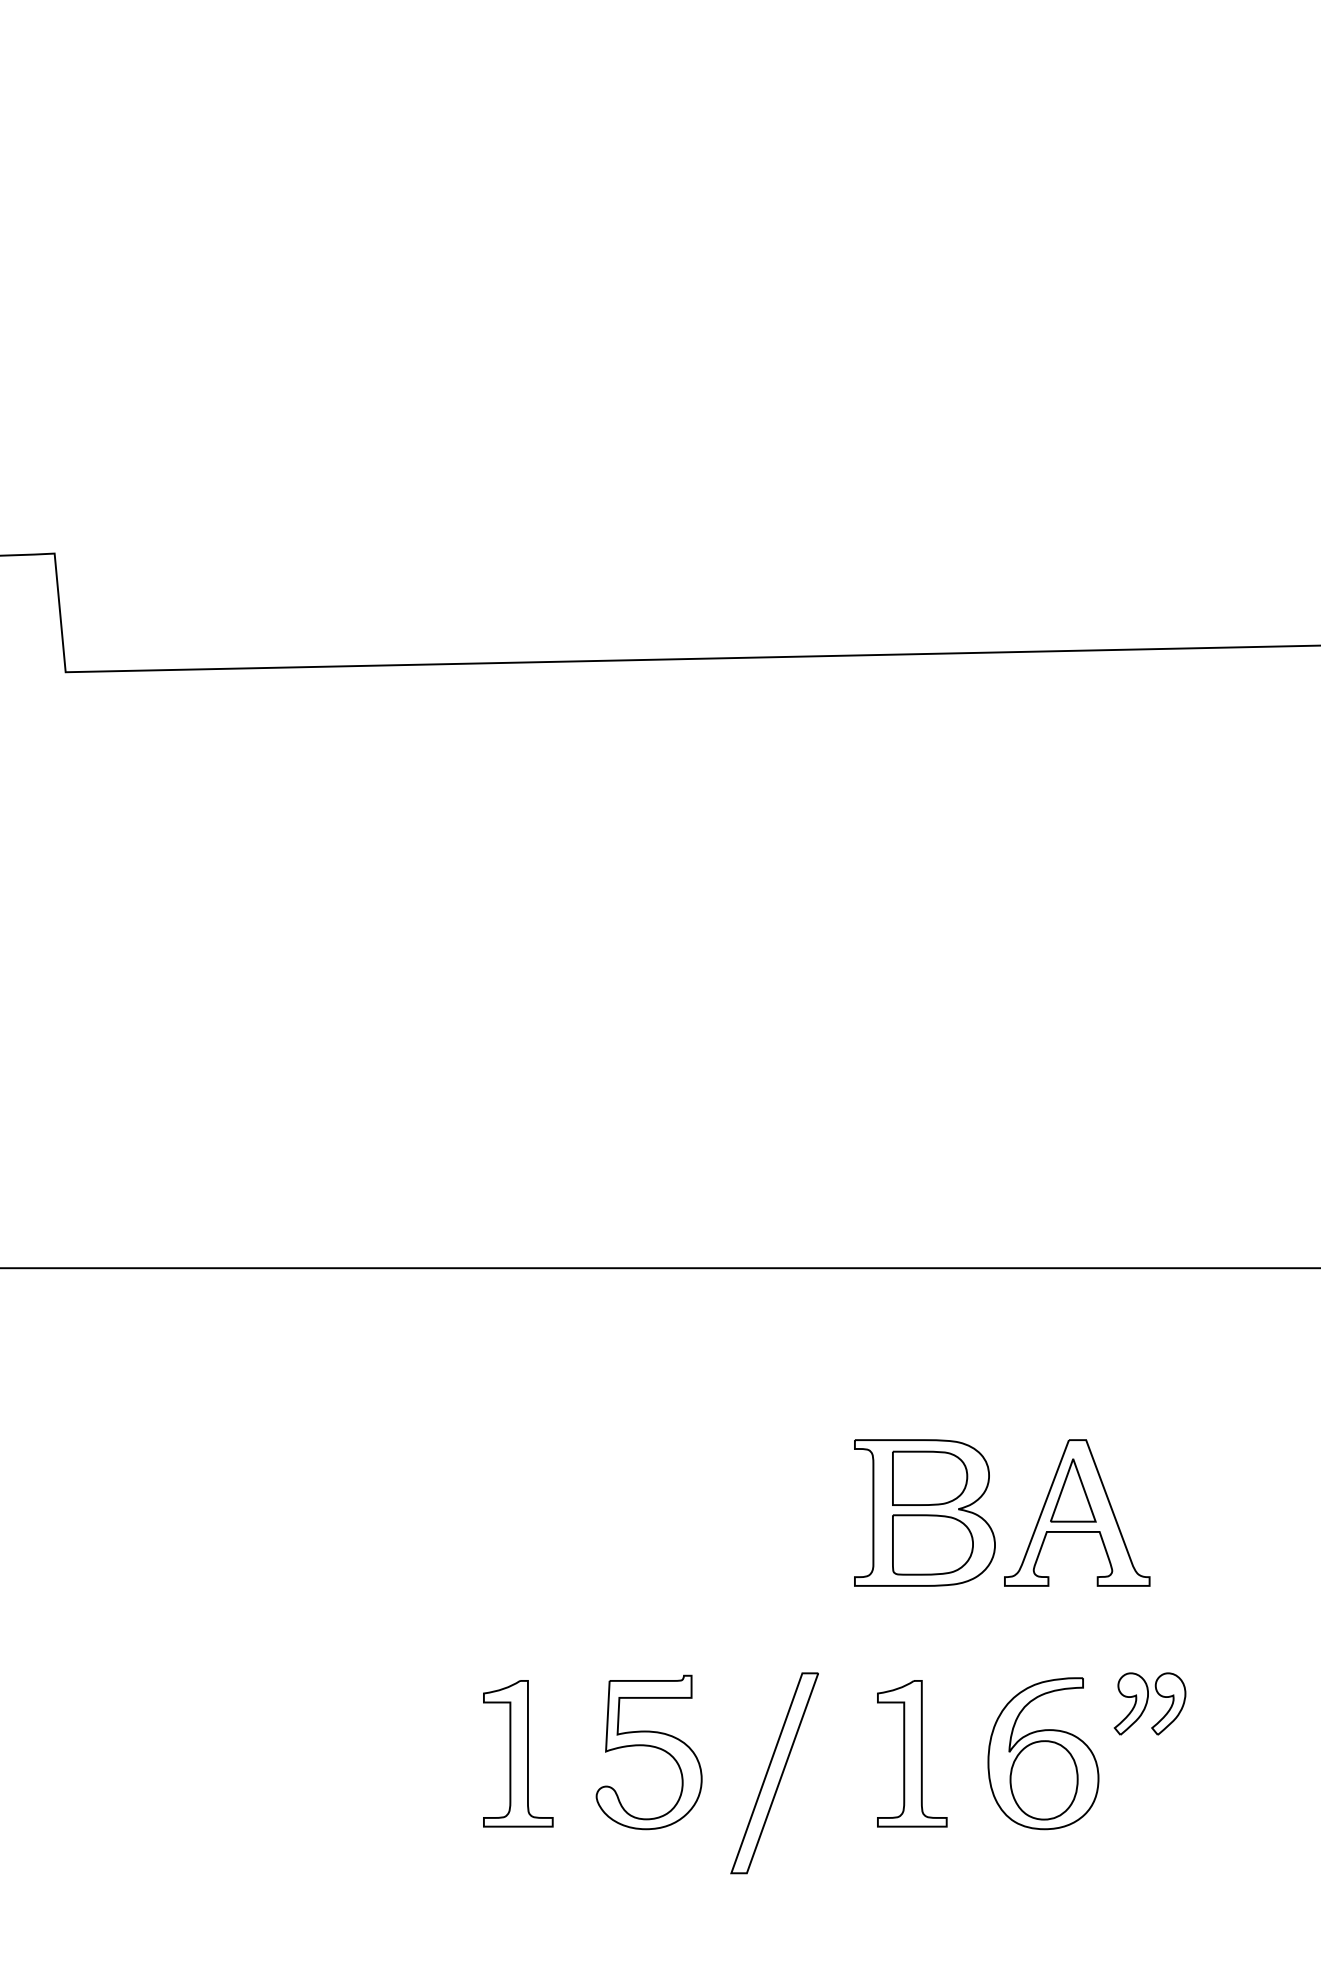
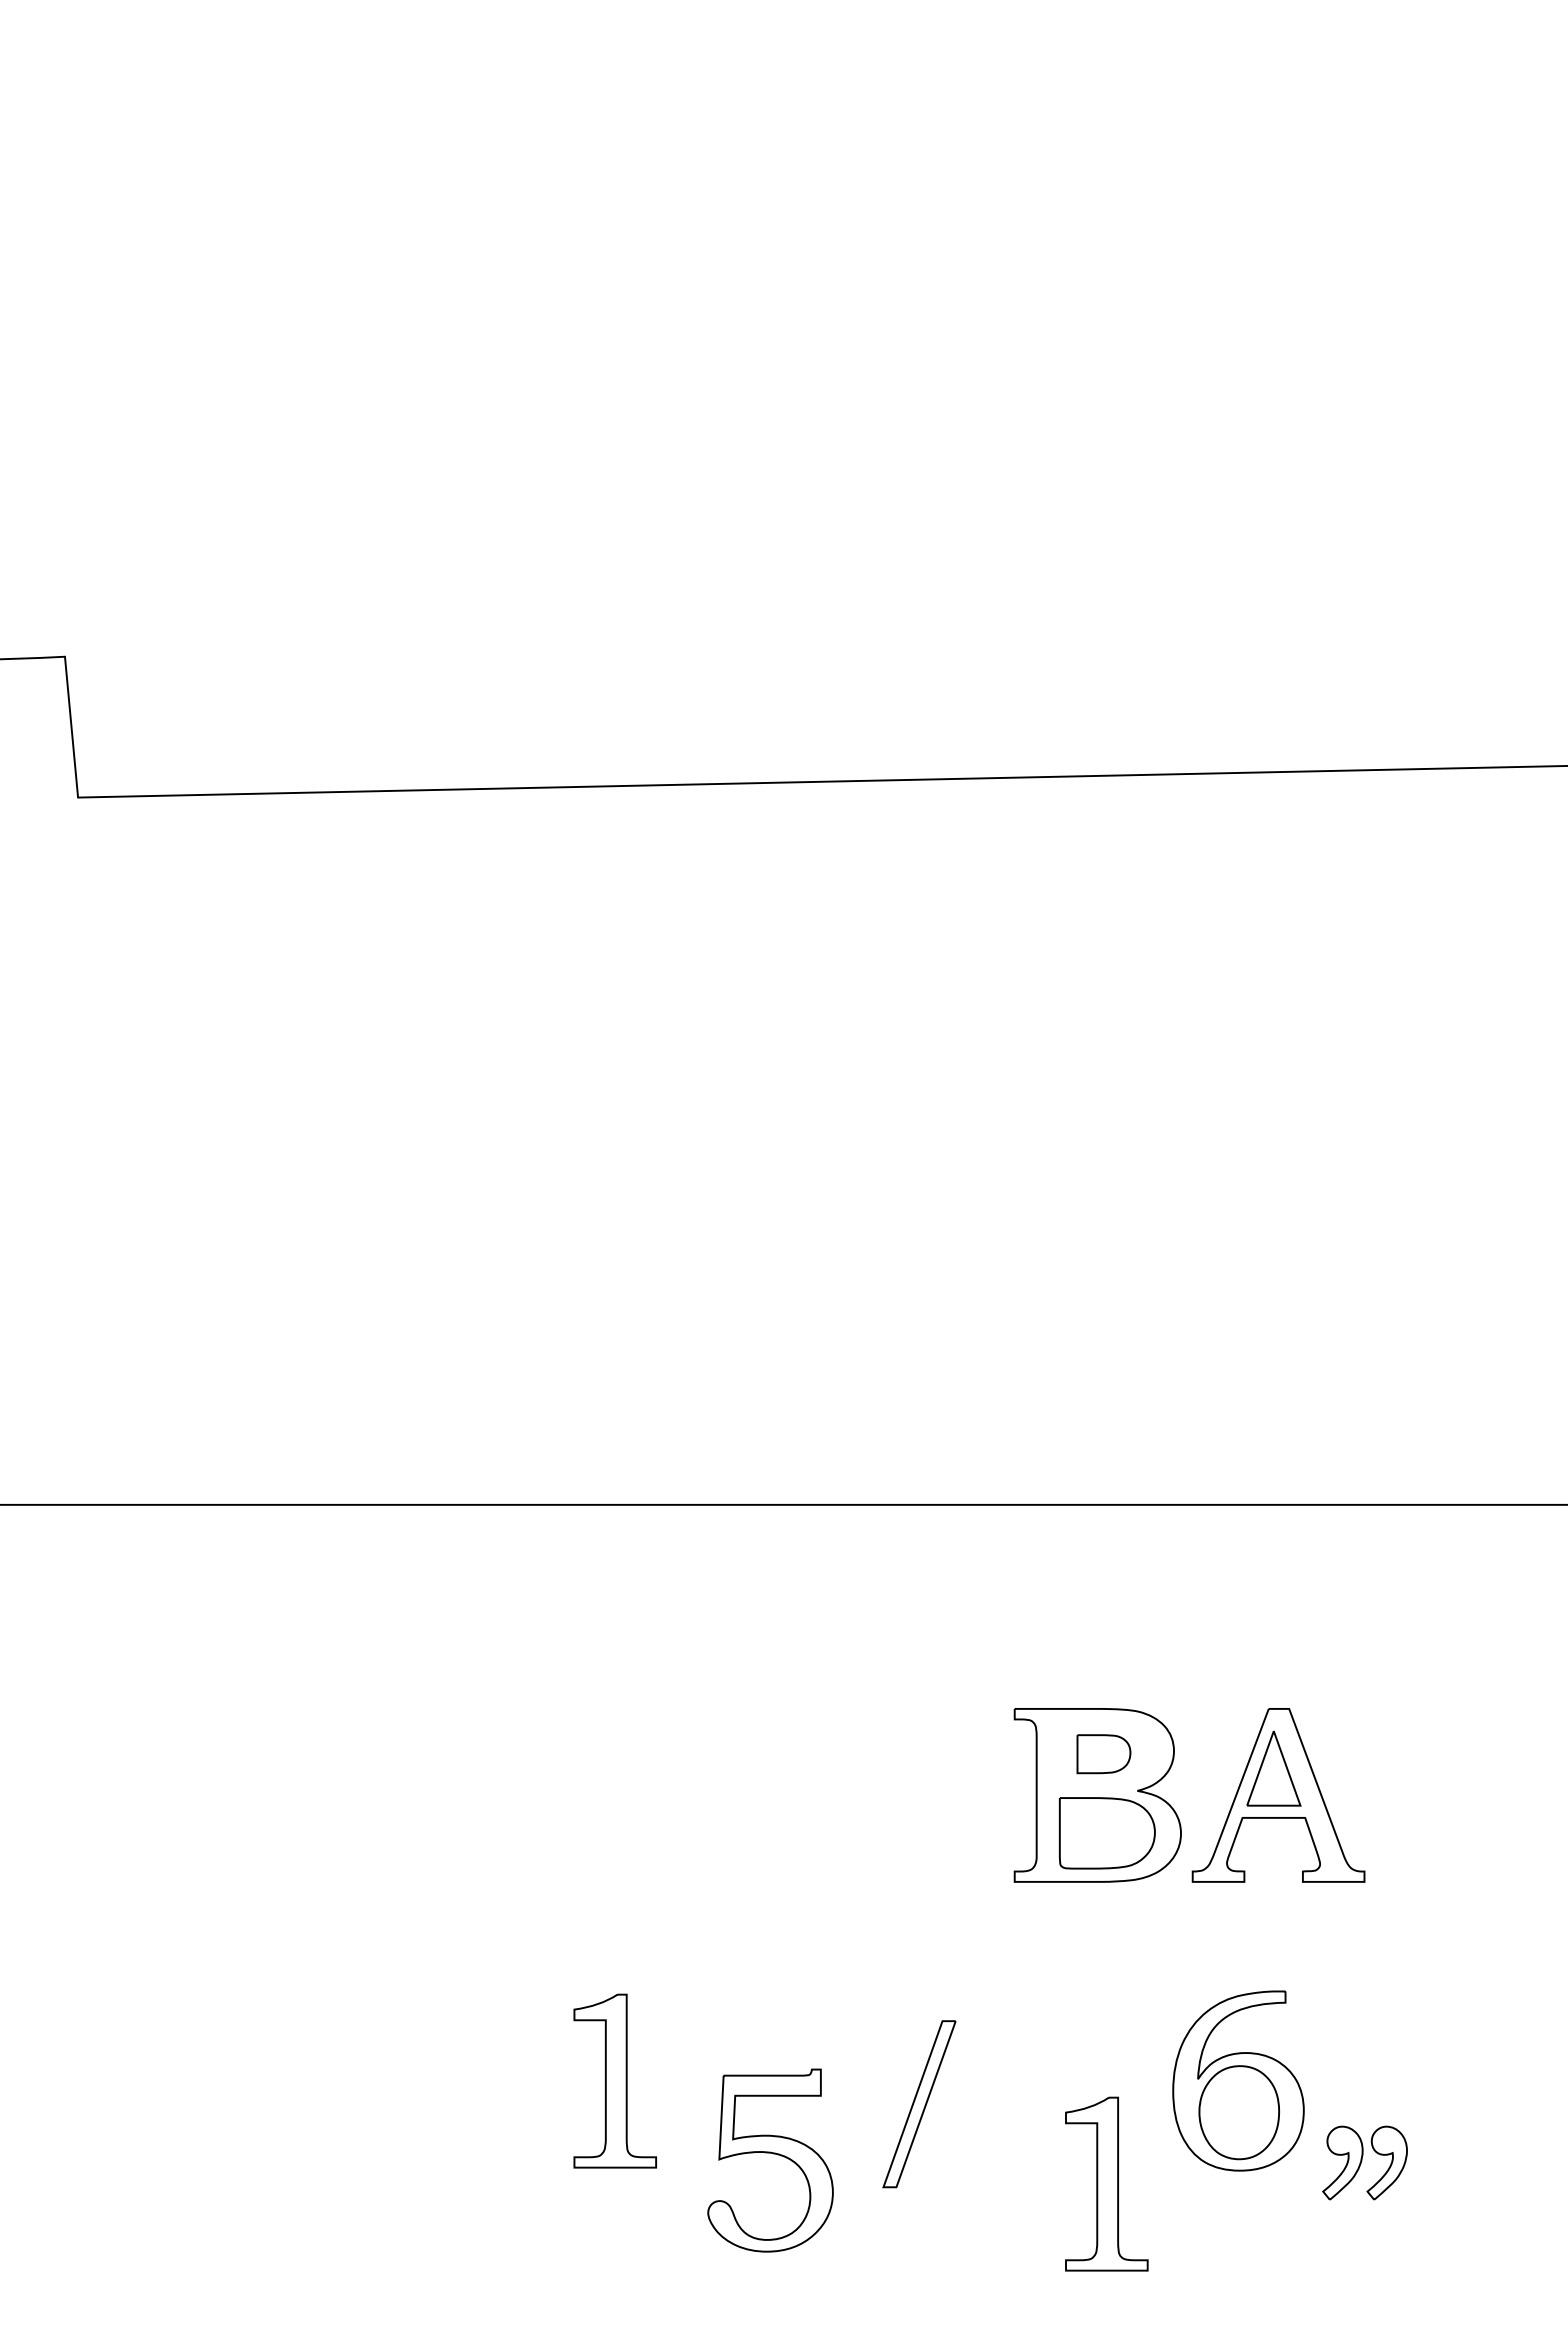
part: (929, 1477) -> (1103, 1753), size x0.6
part: (1149, 1703) -> (1364, 2162), moved
part: (651, 1747) -> (773, 2154), moved
part: (912, 1753) -> (1106, 2183), moved
part: (774, 1772) -> (919, 2103), size x0.7

